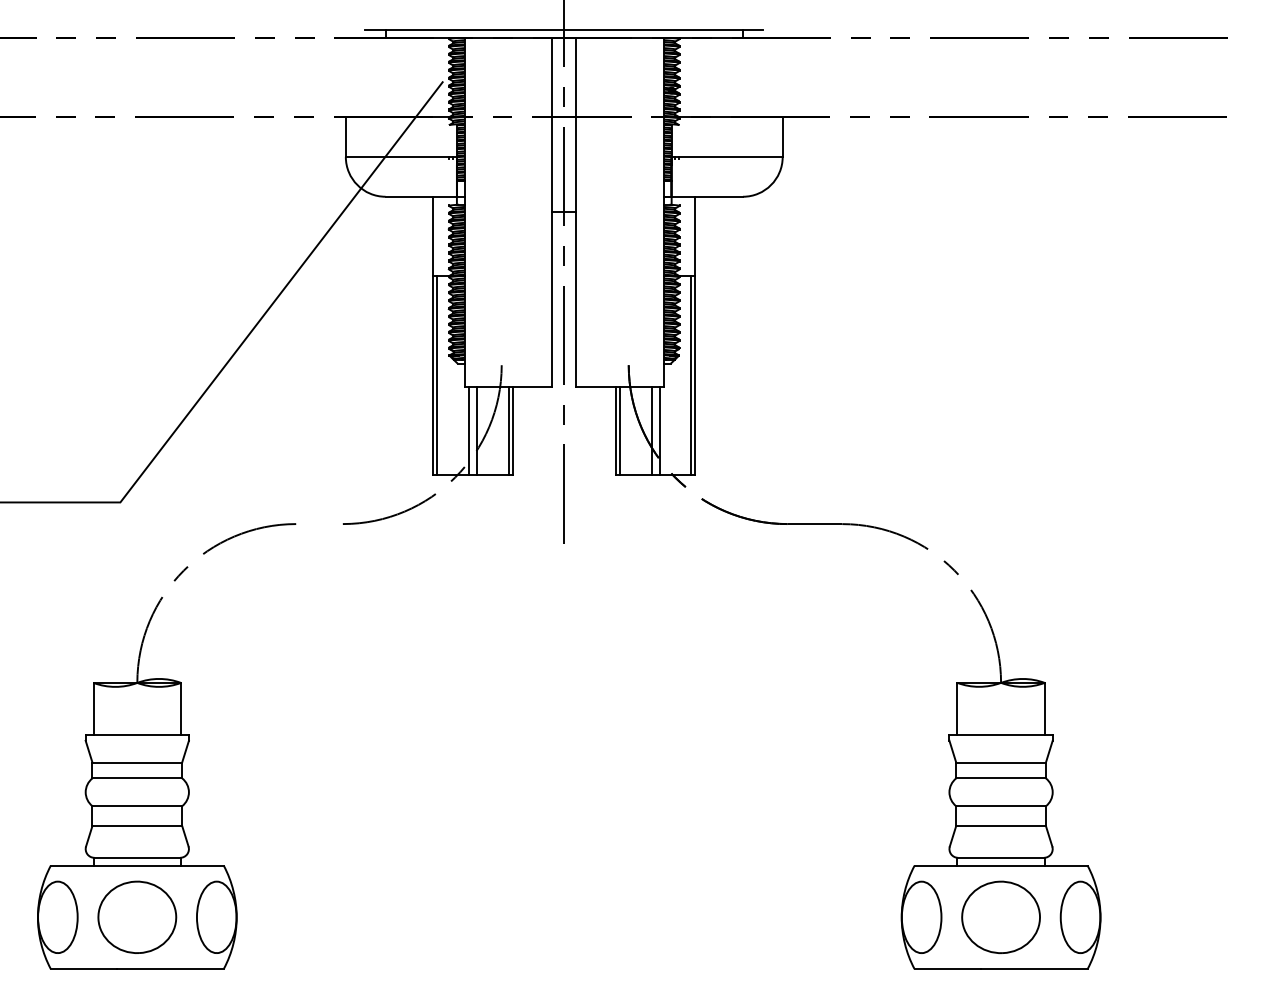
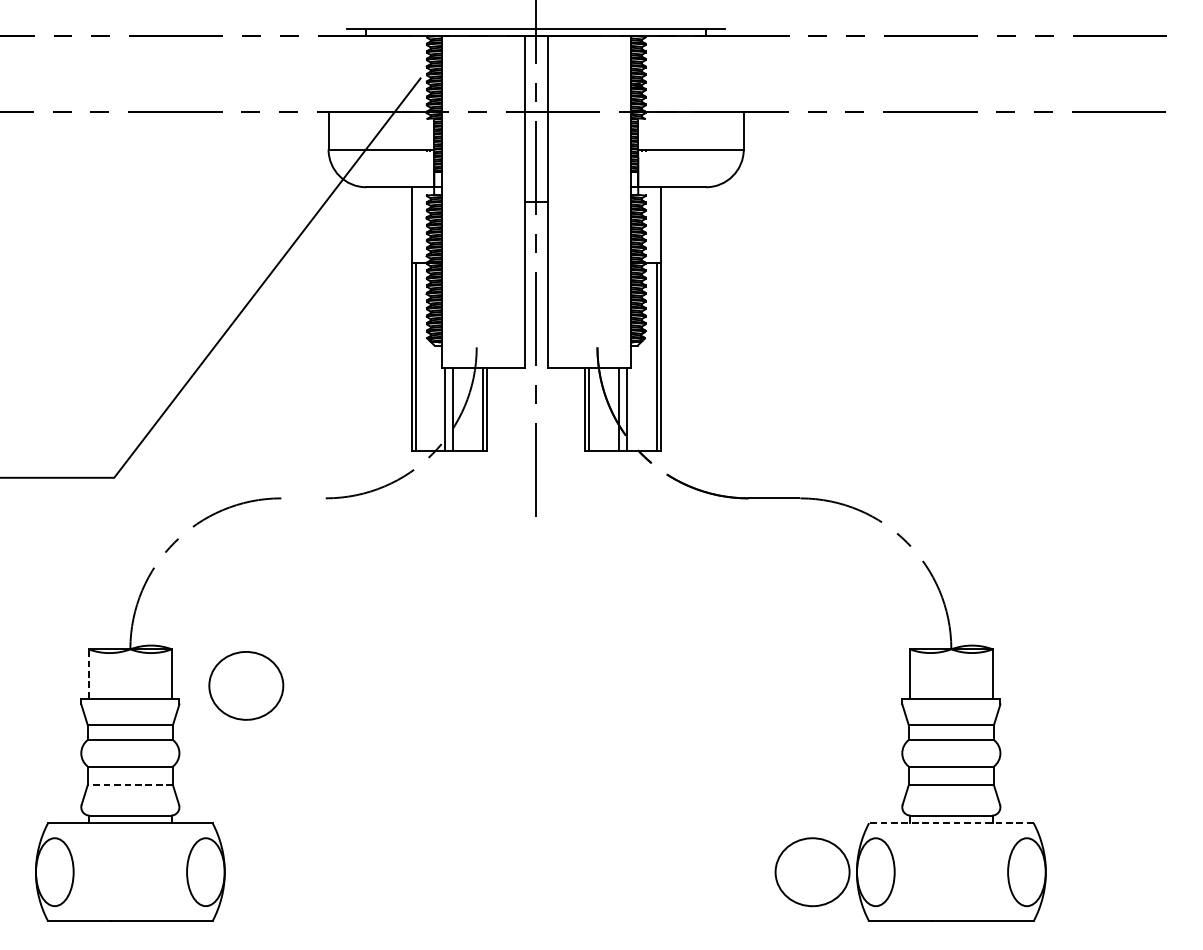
line: (93, 708) -> (88, 673), solid -> dashed
line: (137, 826) -> (130, 785), solid -> dashed
line: (1000, 865) -> (950, 822), solid -> dashed
curve: (143, 883) -> (252, 653), moved
curve: (996, 951) -> (808, 904), moved

